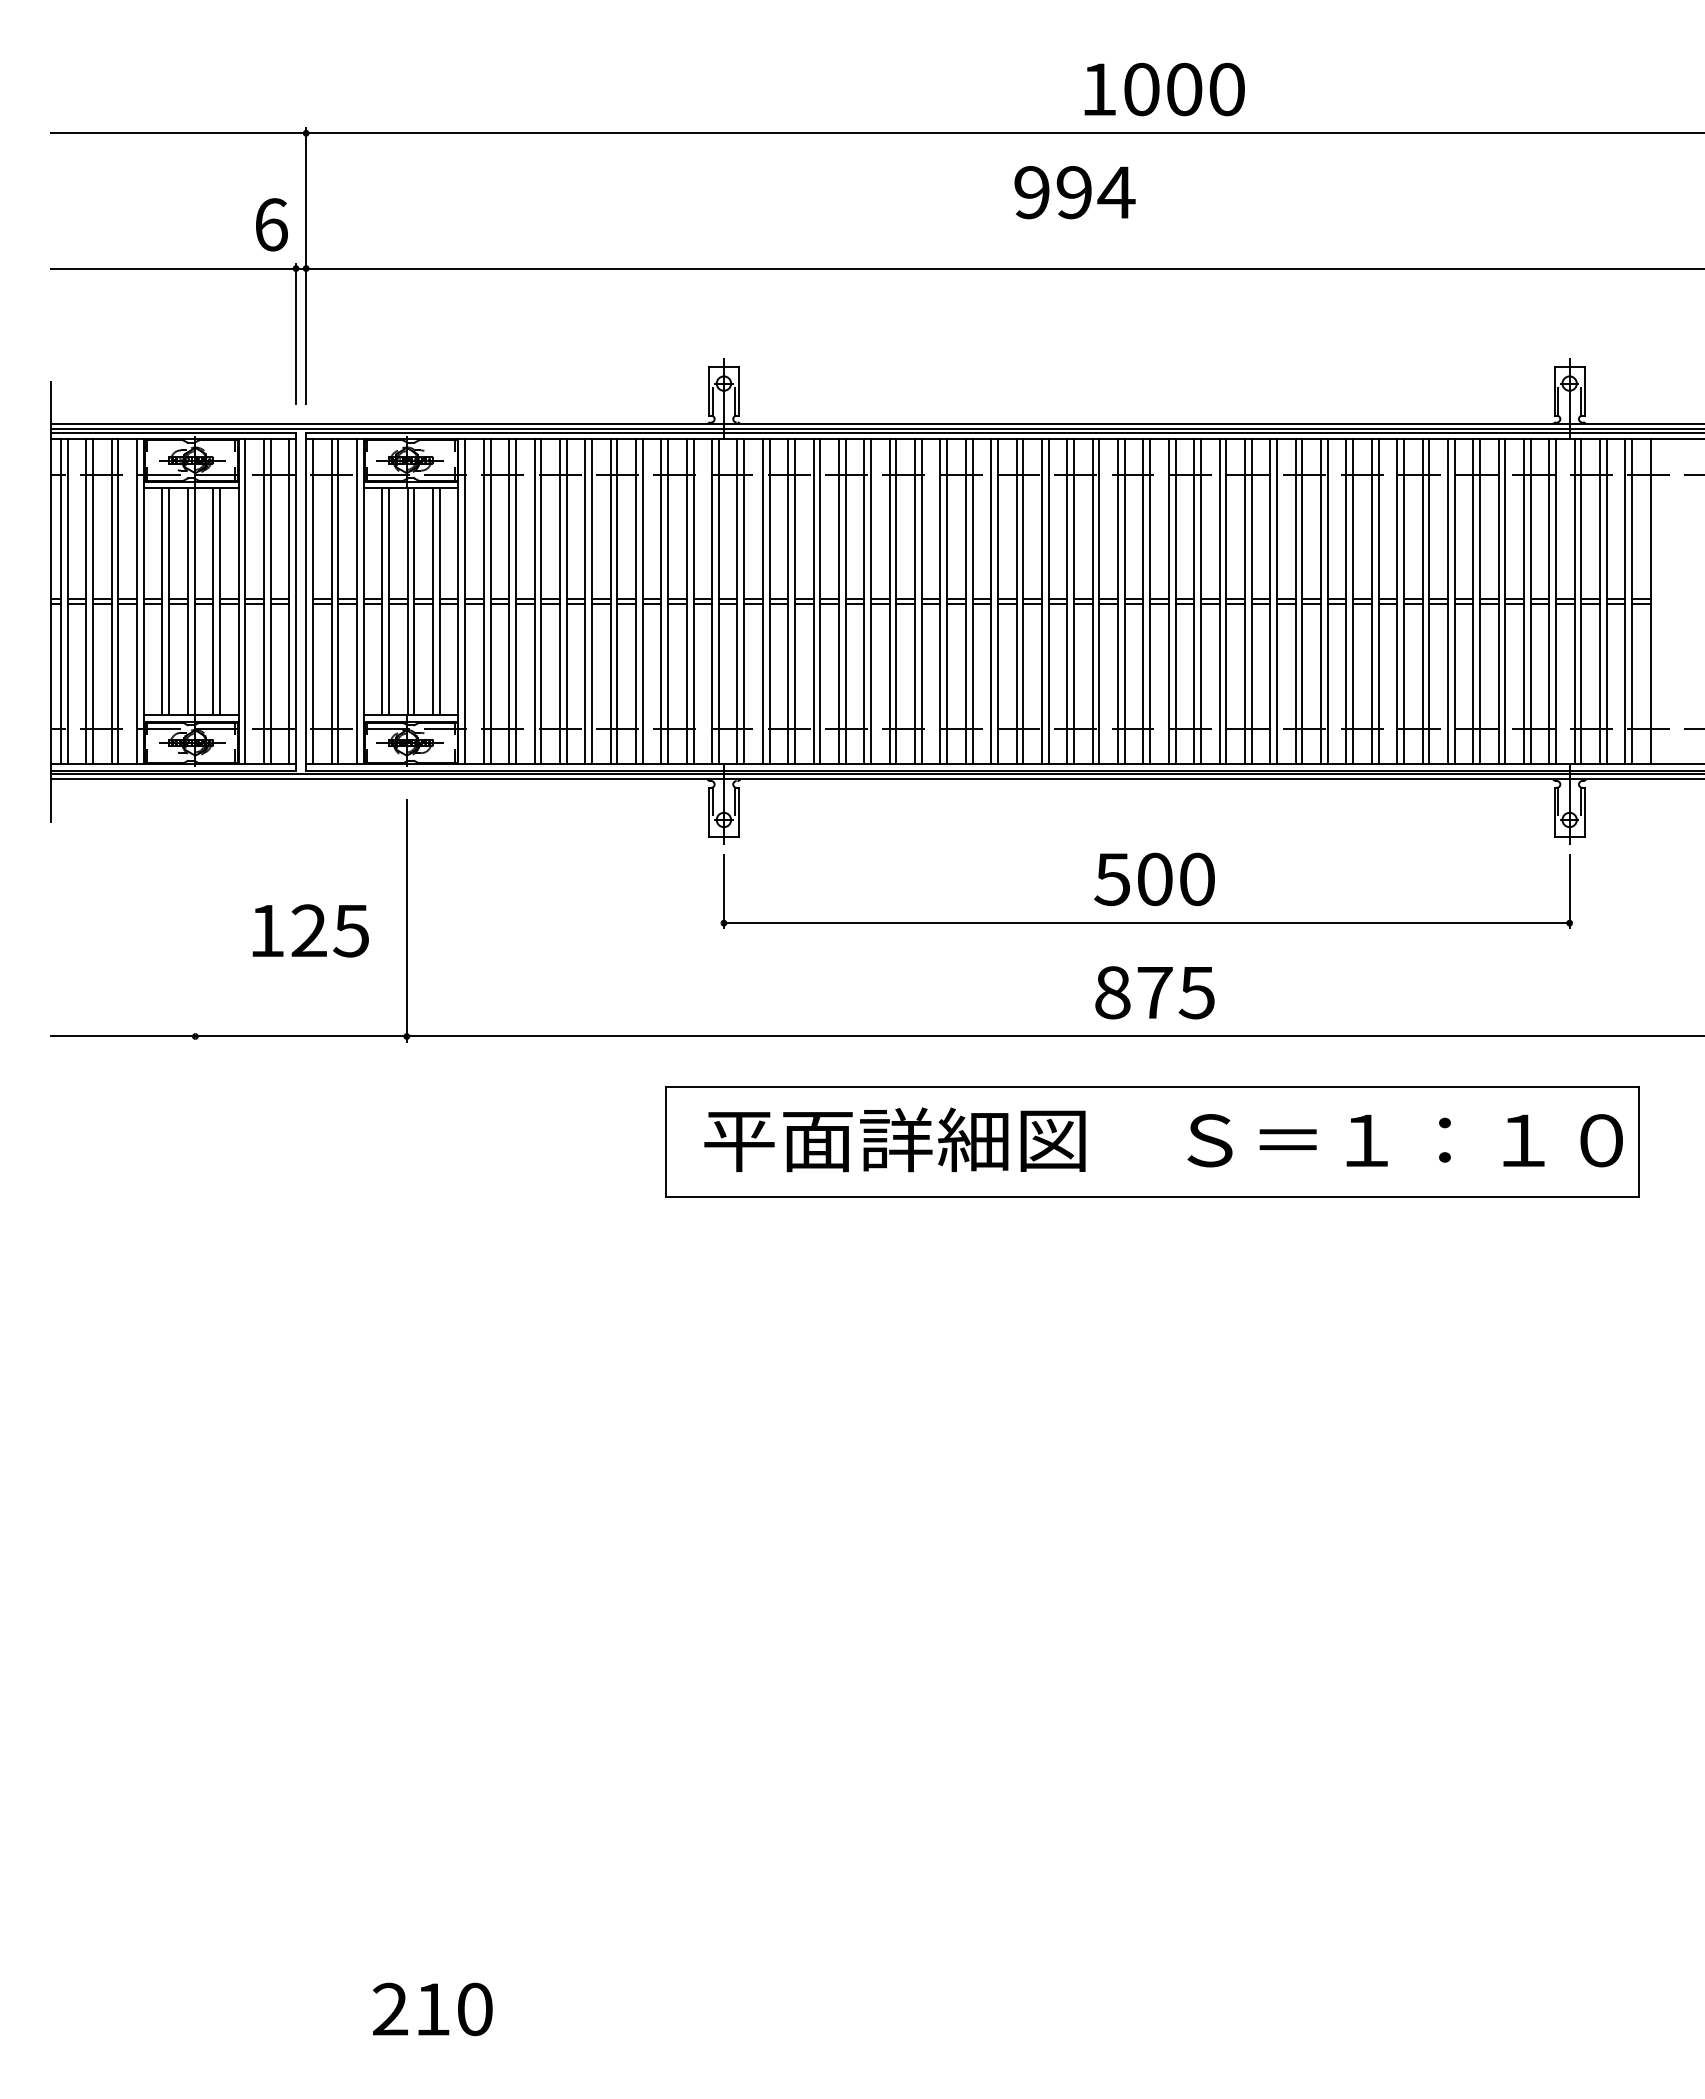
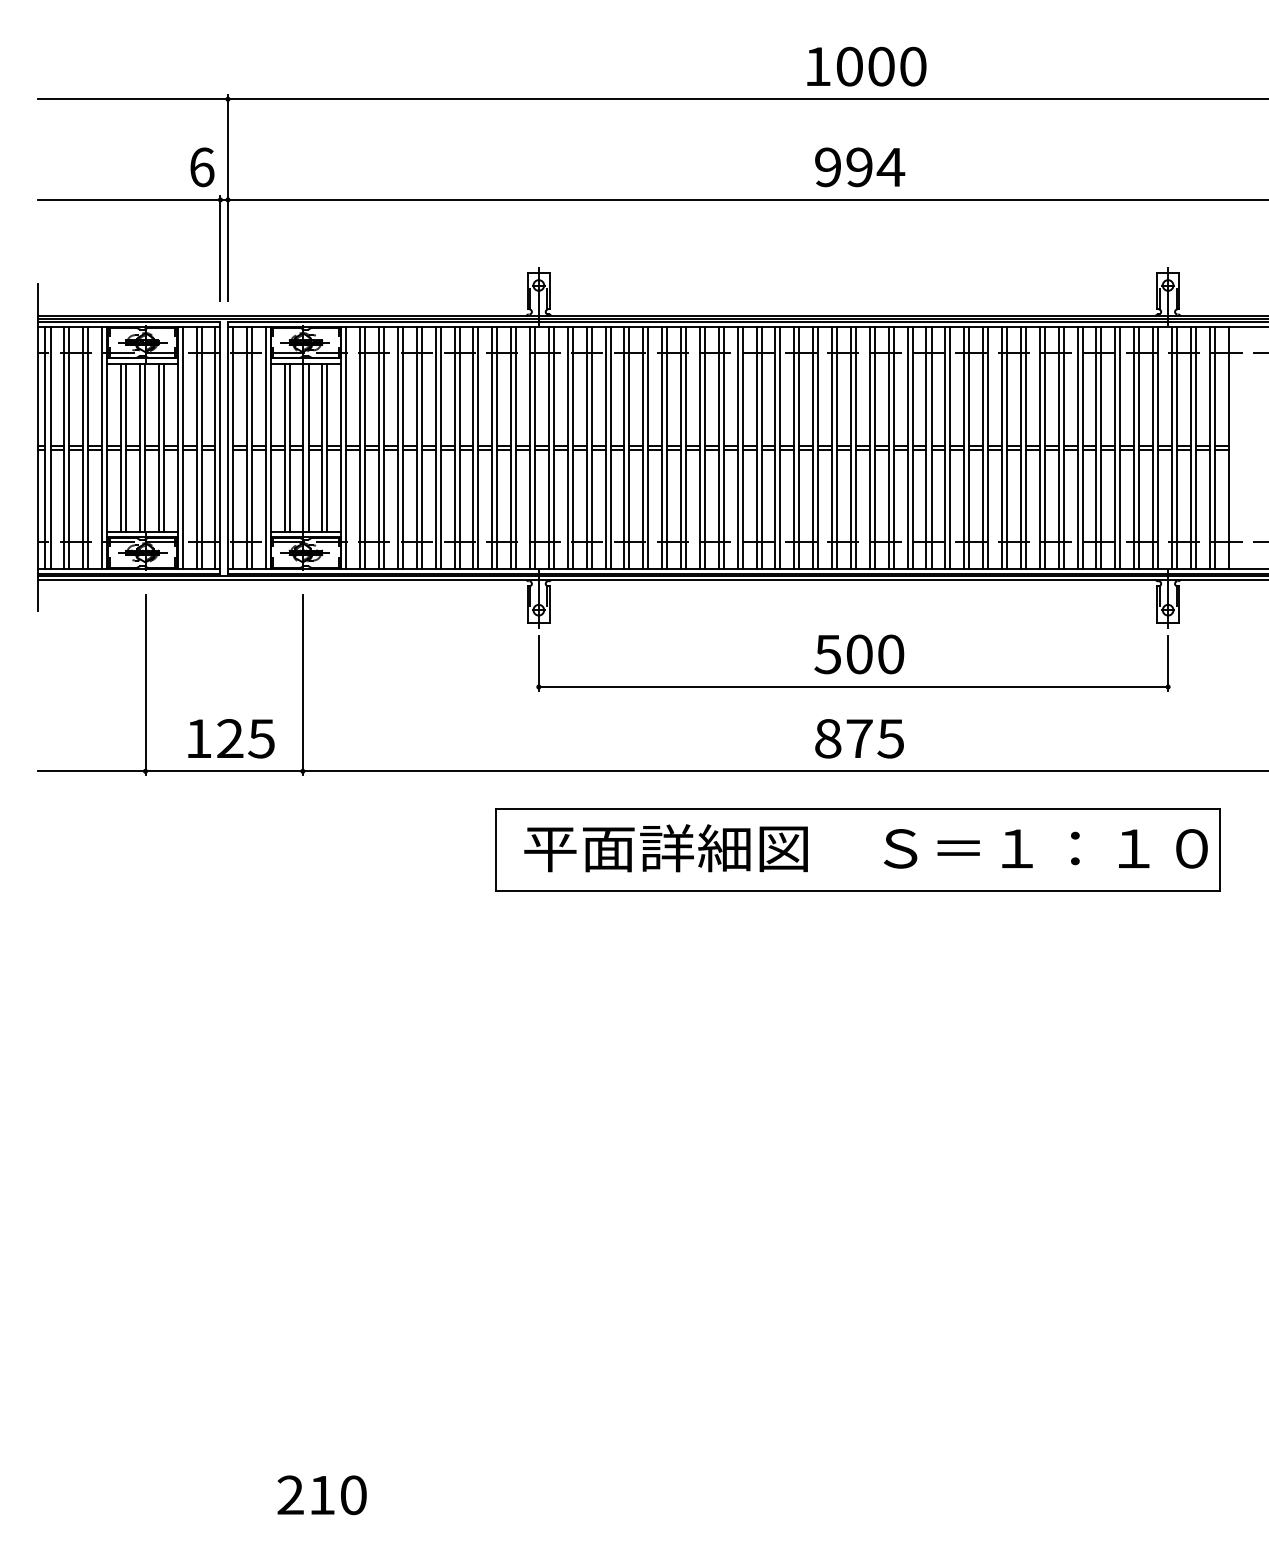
text: (1075, 192) -> (860, 167), moved
line: (195, 921) -> (145, 685), added
text: (310, 930) -> (231, 738), moved

